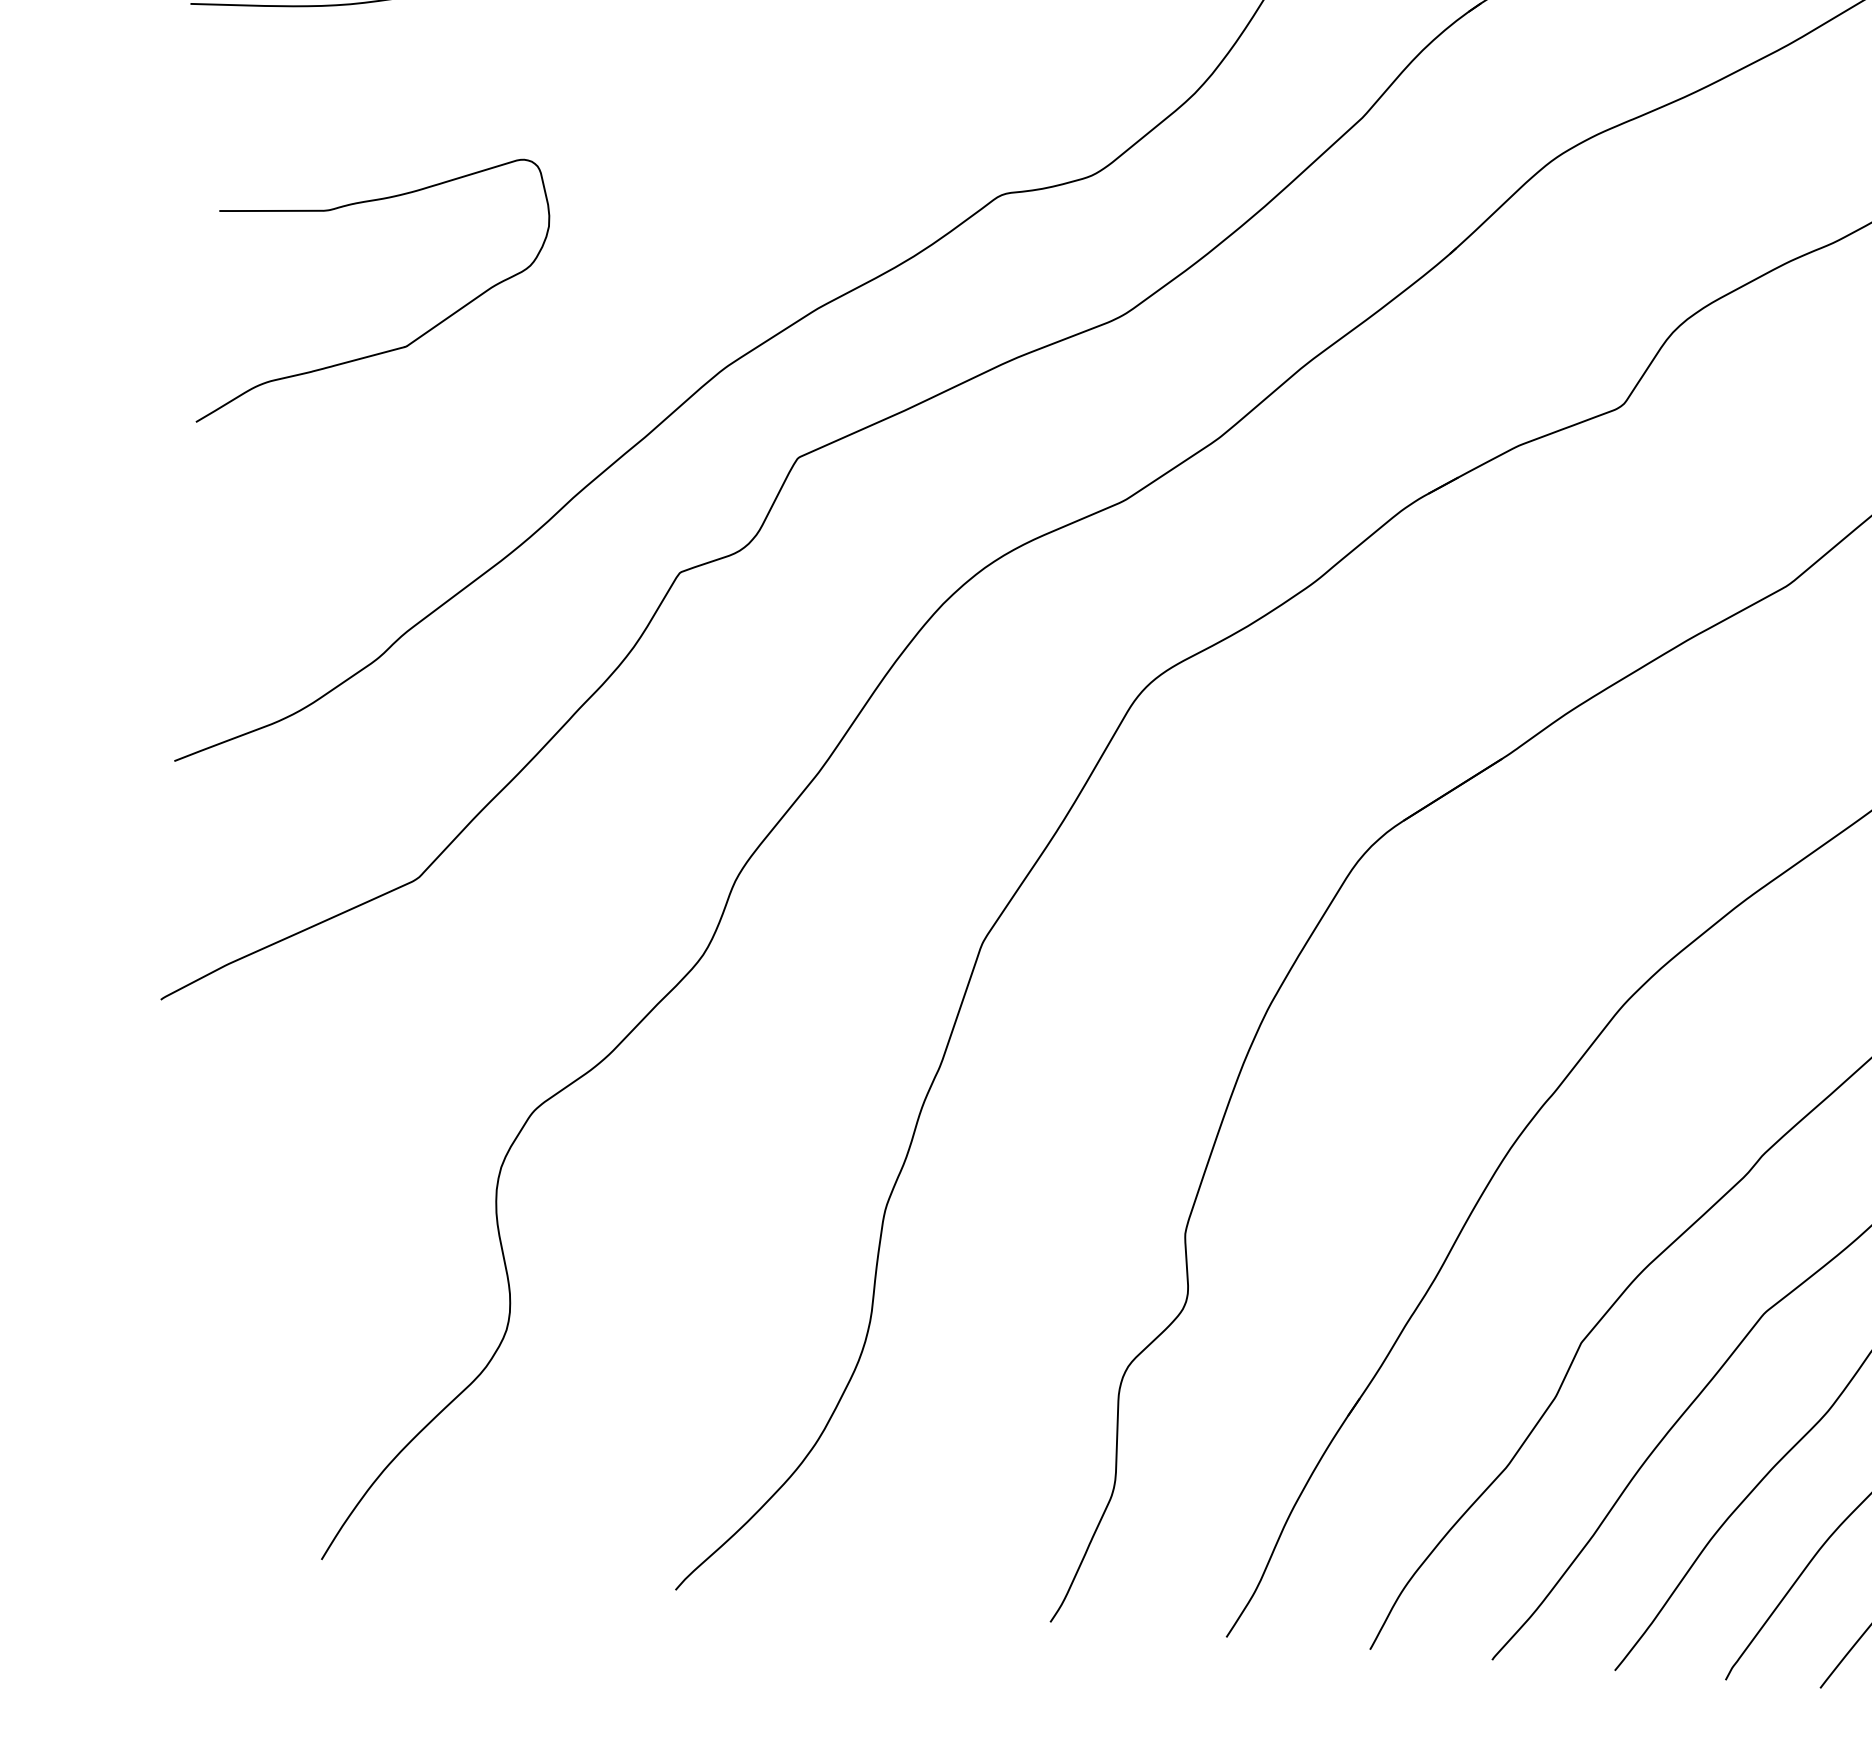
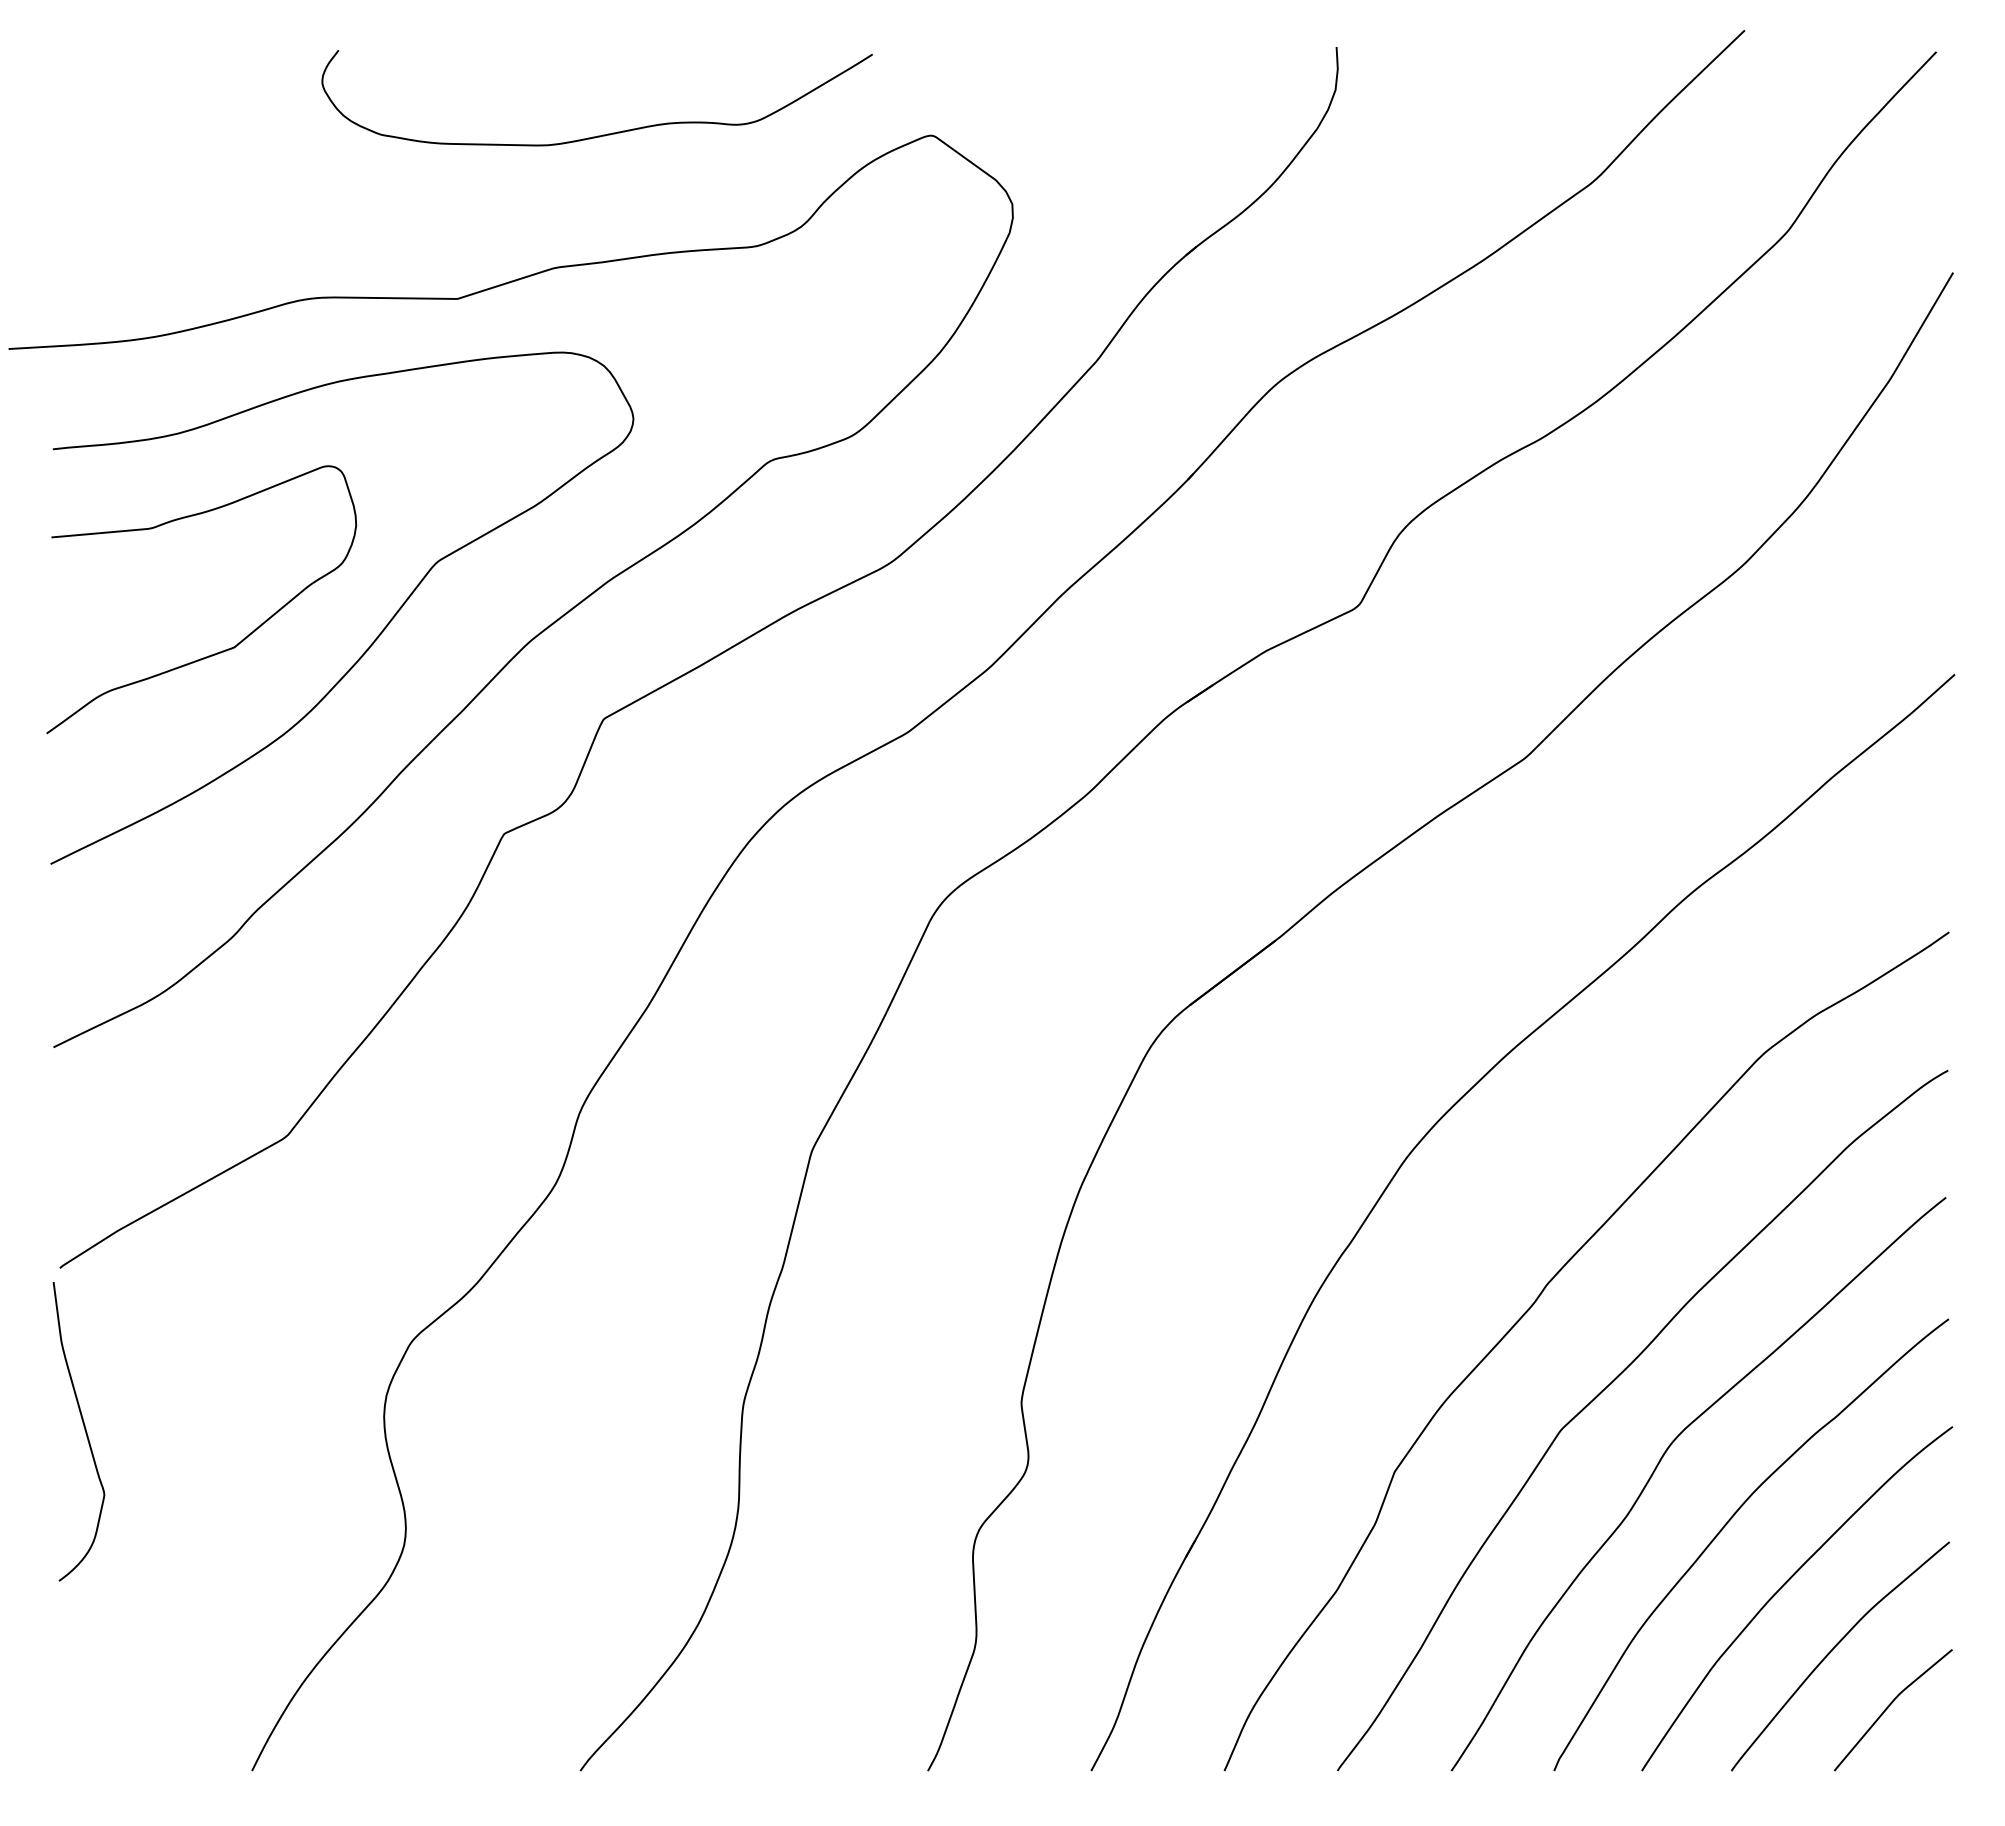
curve: (562, 345) -> (378, 634), added
curve: (172, 1177) -> (84, 1430), added

